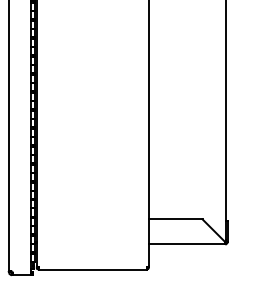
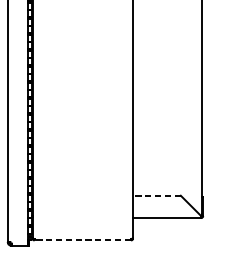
line: (175, 219) -> (156, 195), solid -> dashed
line: (92, 269) -> (82, 240), solid -> dashed

